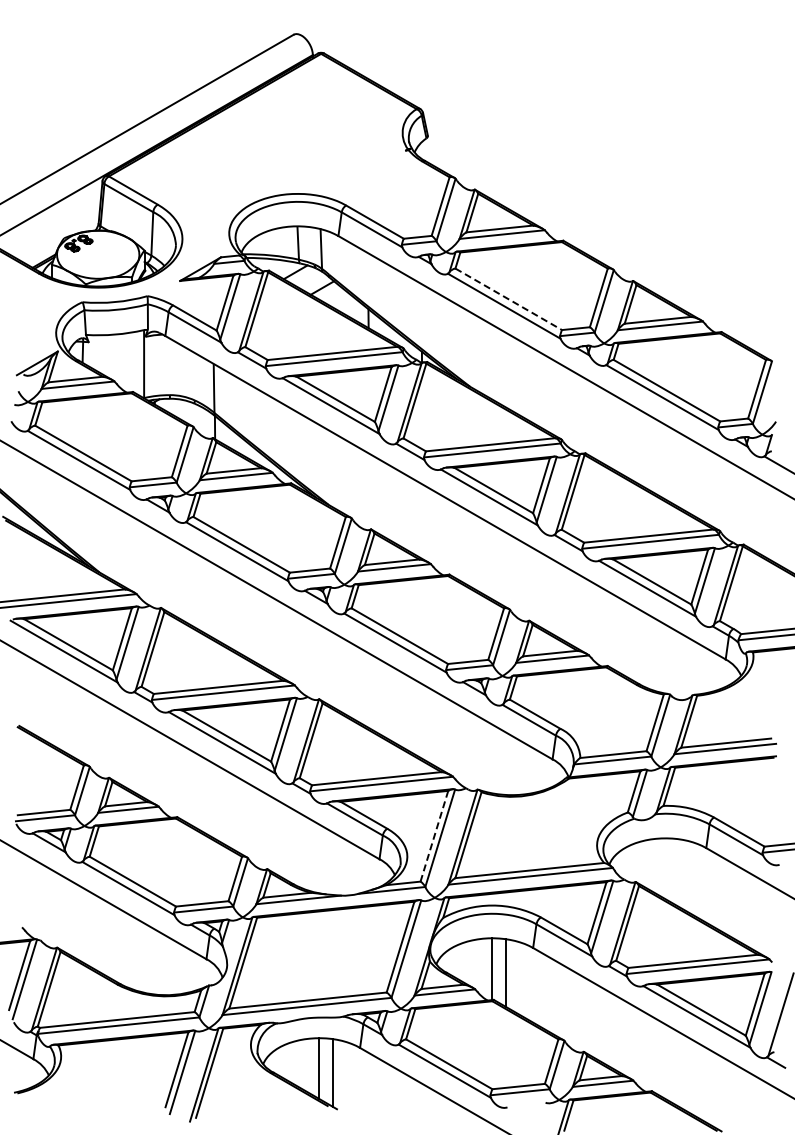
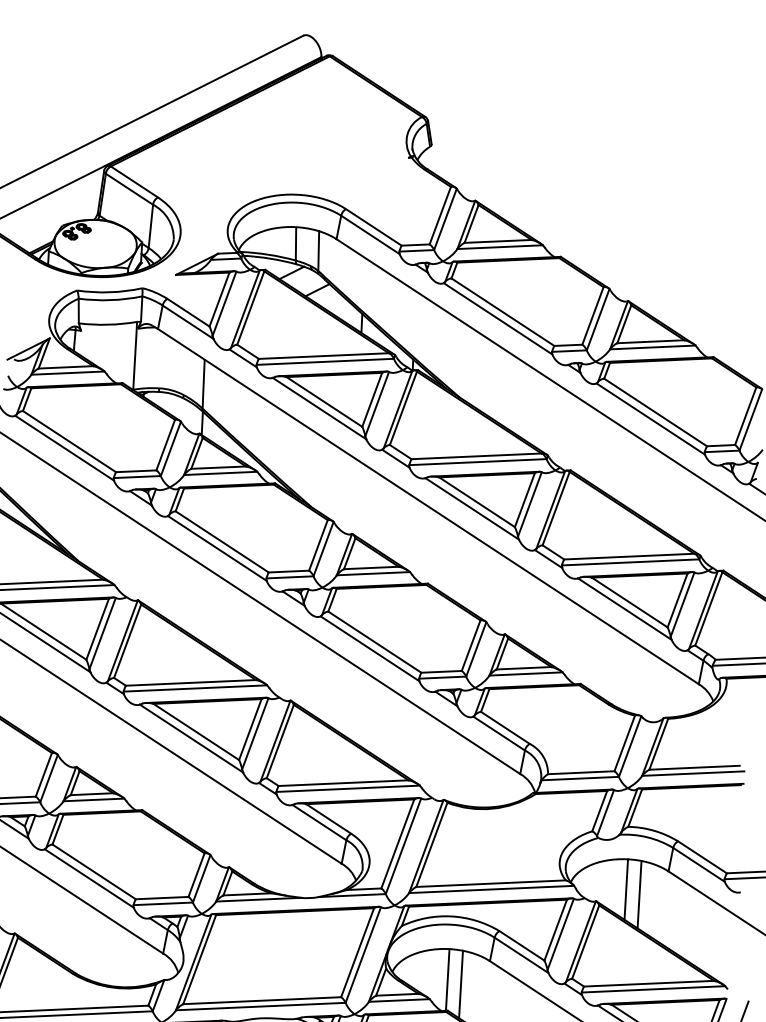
line: (508, 299) -> (502, 312), dashed -> solid
line: (434, 836) -> (397, 844), dashed -> solid
line: (665, 868) -> (626, 889), added
line: (678, 872) -> (639, 894), added

